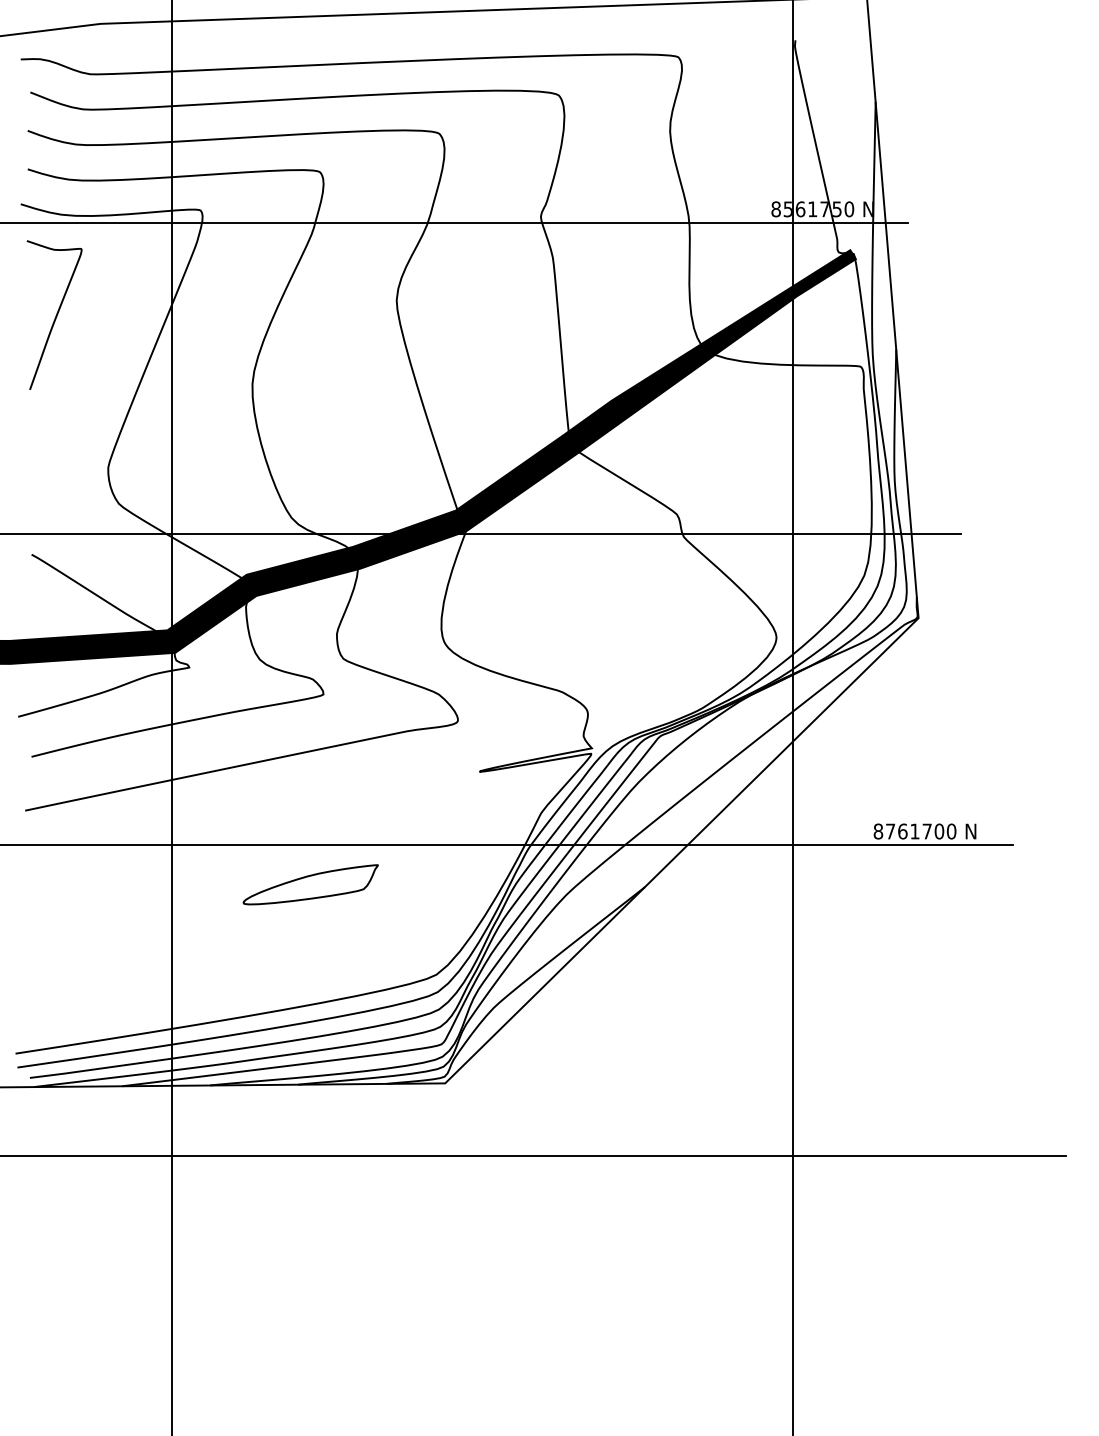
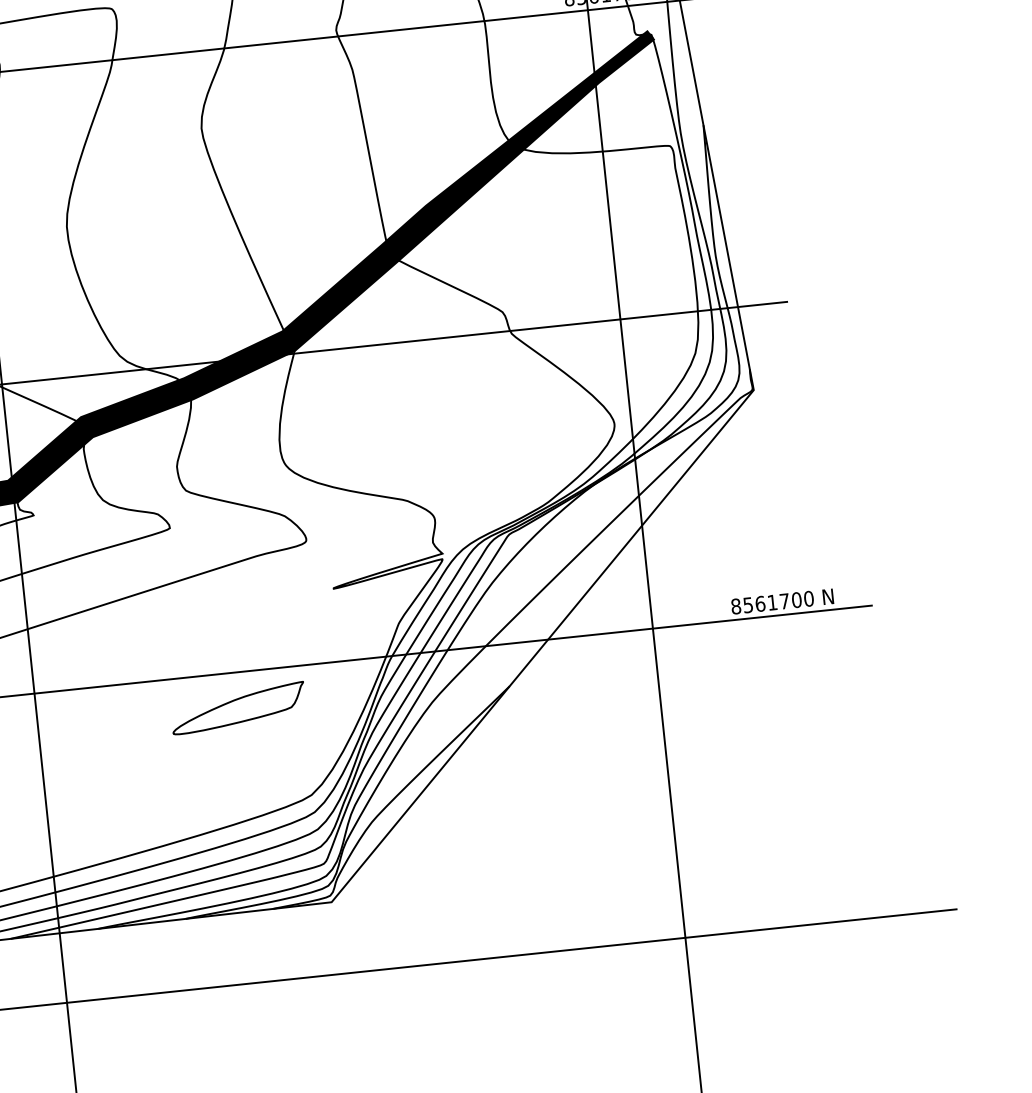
text: (890, 831) -> (748, 605), 8761700 -> 8561700
part: (310, 884) -> (238, 708), moved

